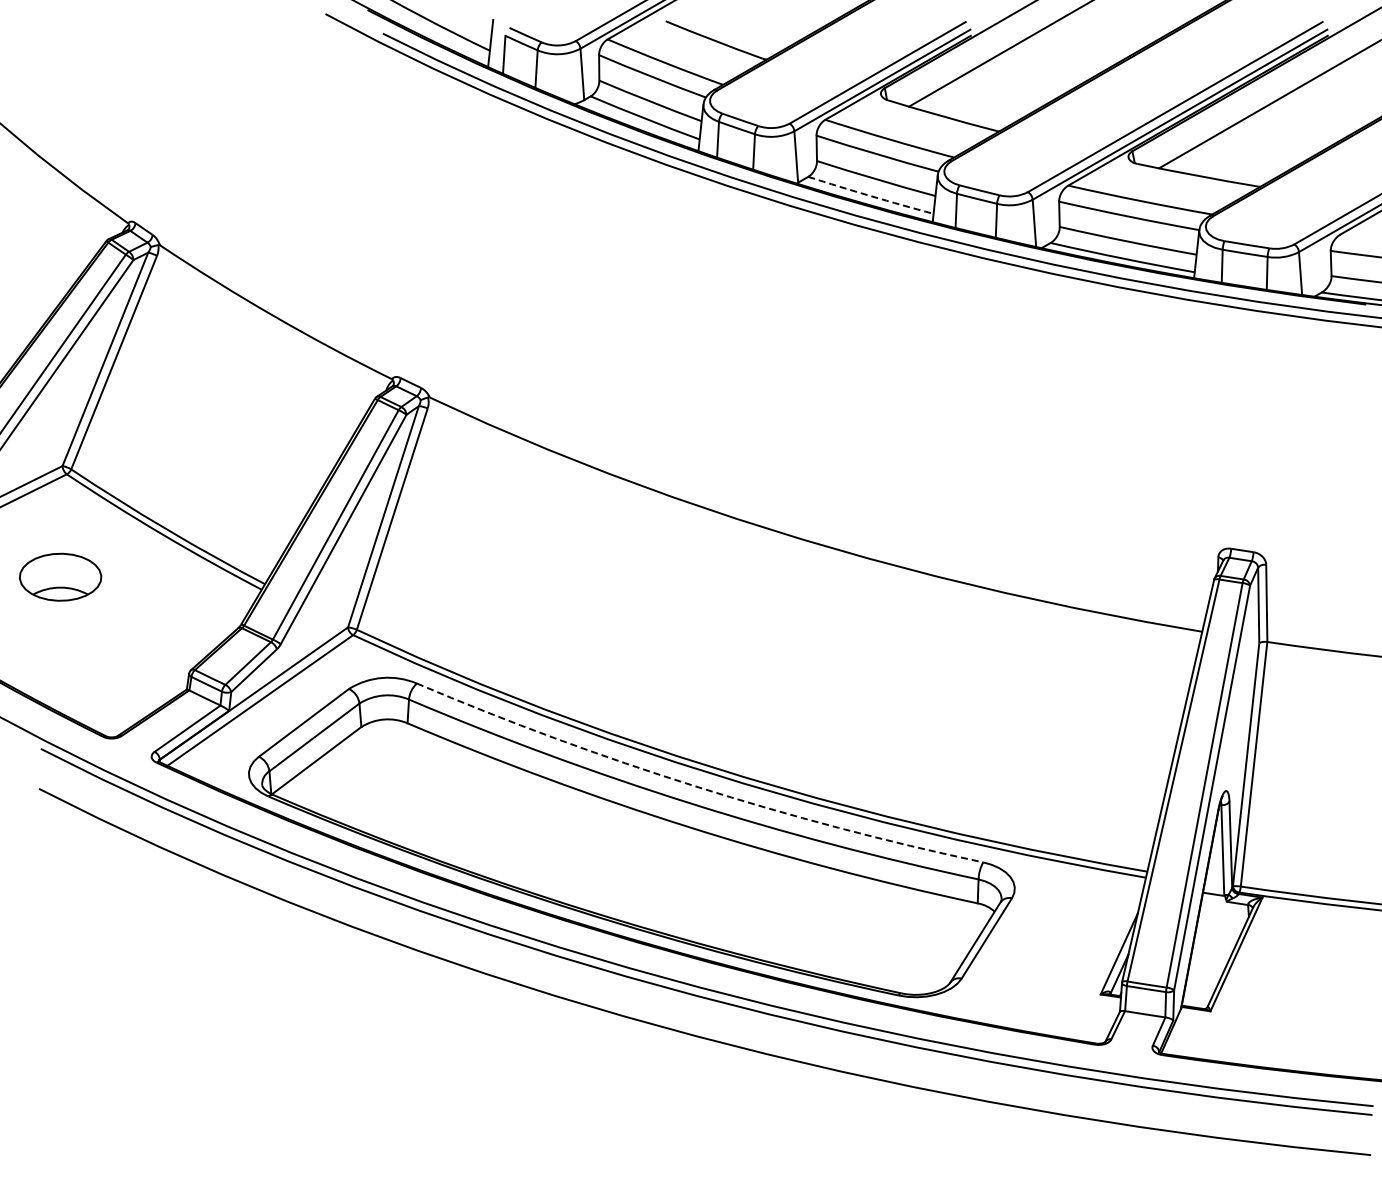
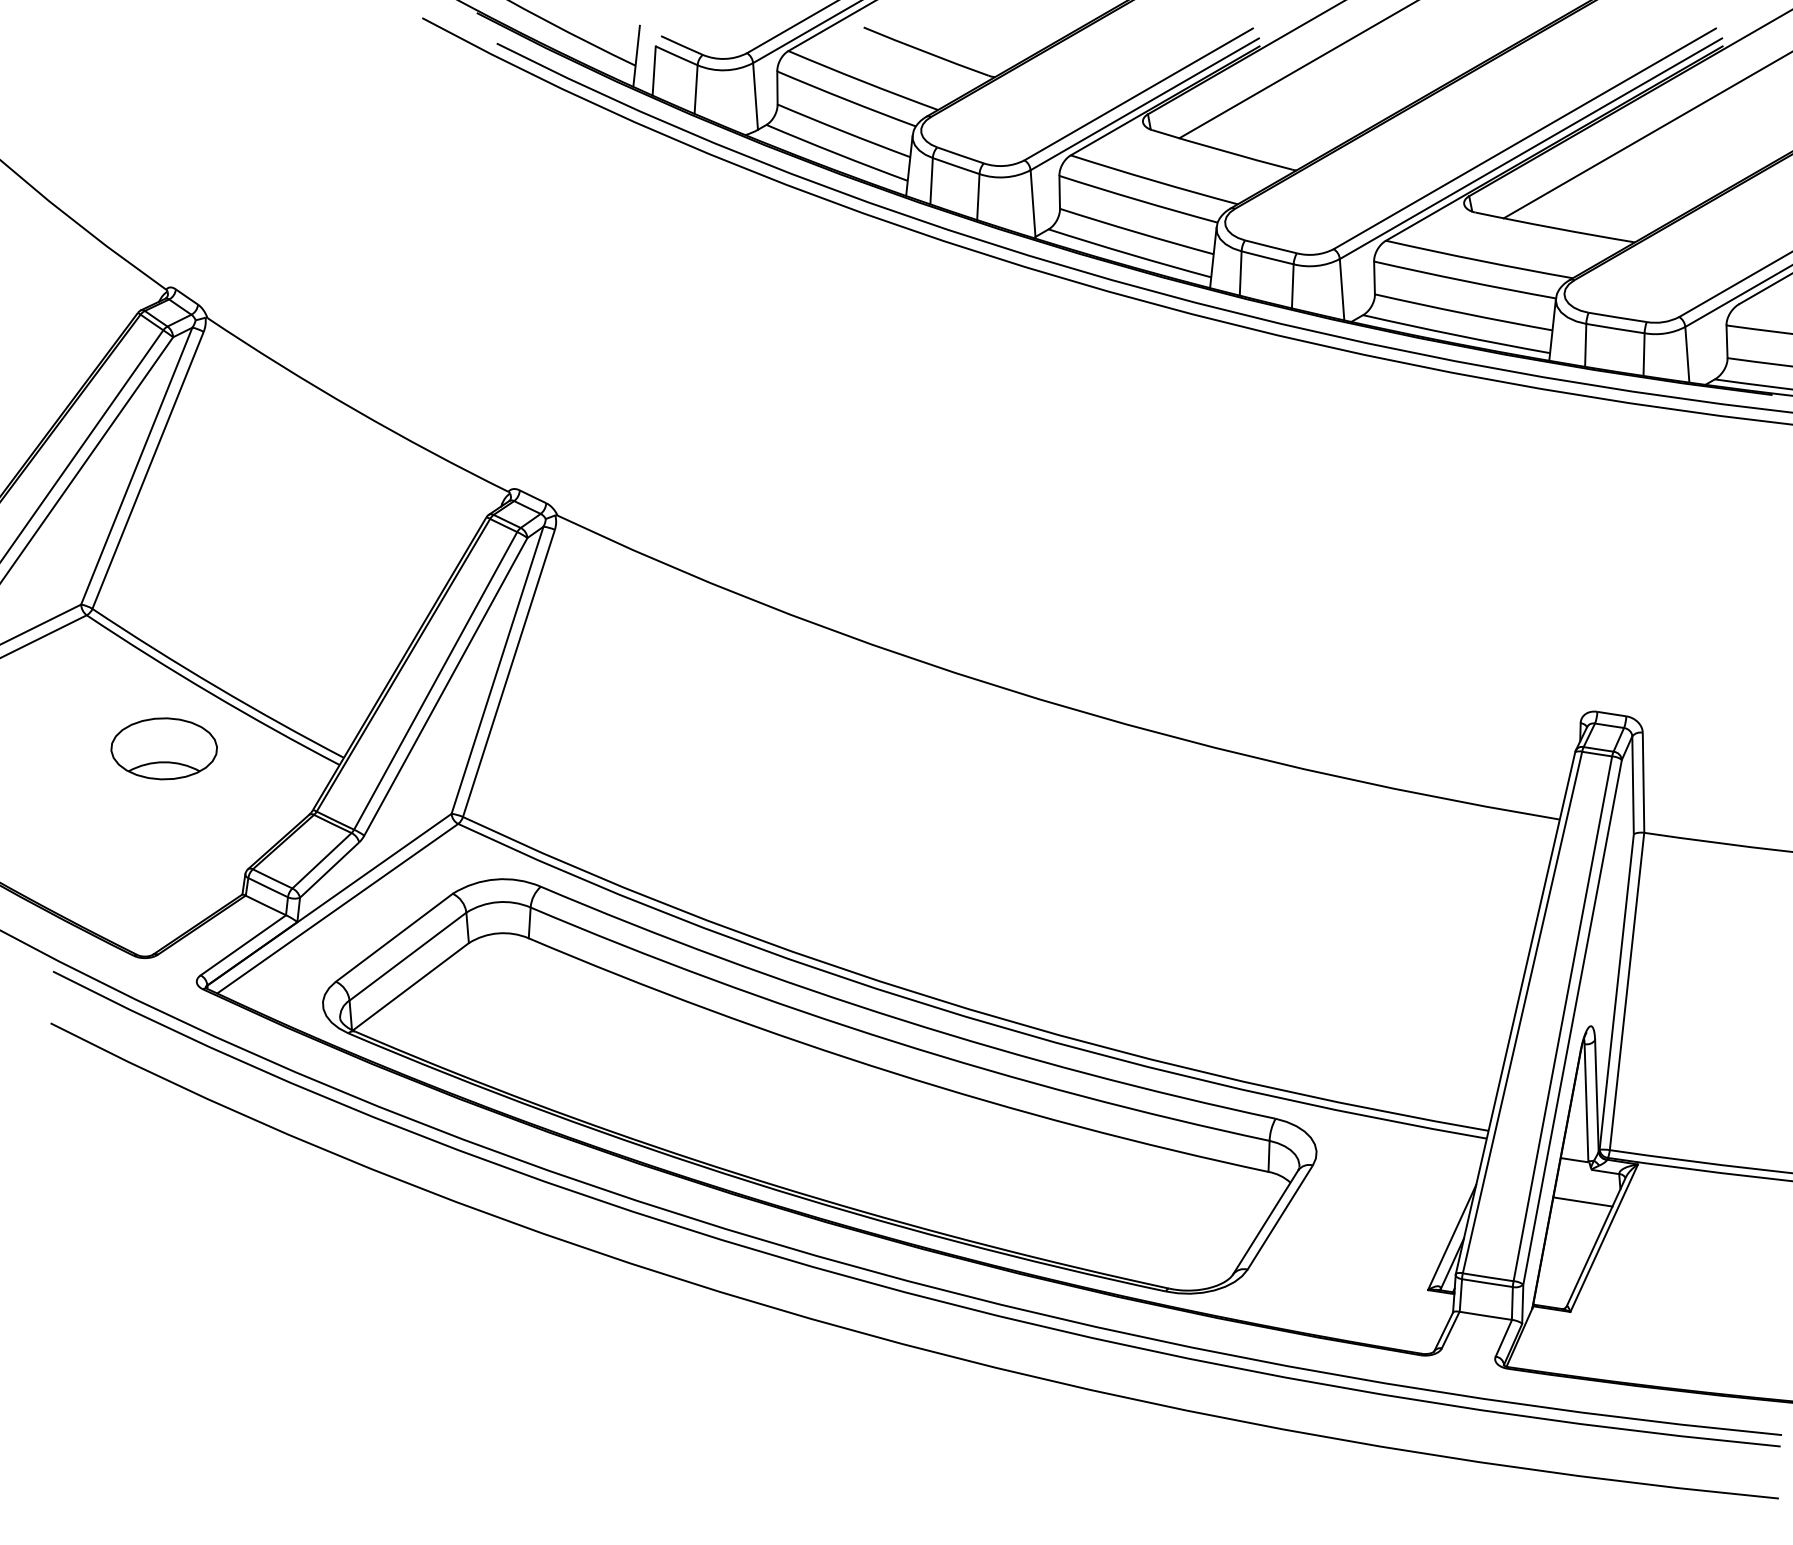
arc: (870, 196) -> (1129, 254), dashed -> solid
part: (60, 576) -> (164, 747), moved
arc: (695, 786) -> (902, 1020), dashed -> solid
line: (1219, 926) -> (1582, 1201), added

